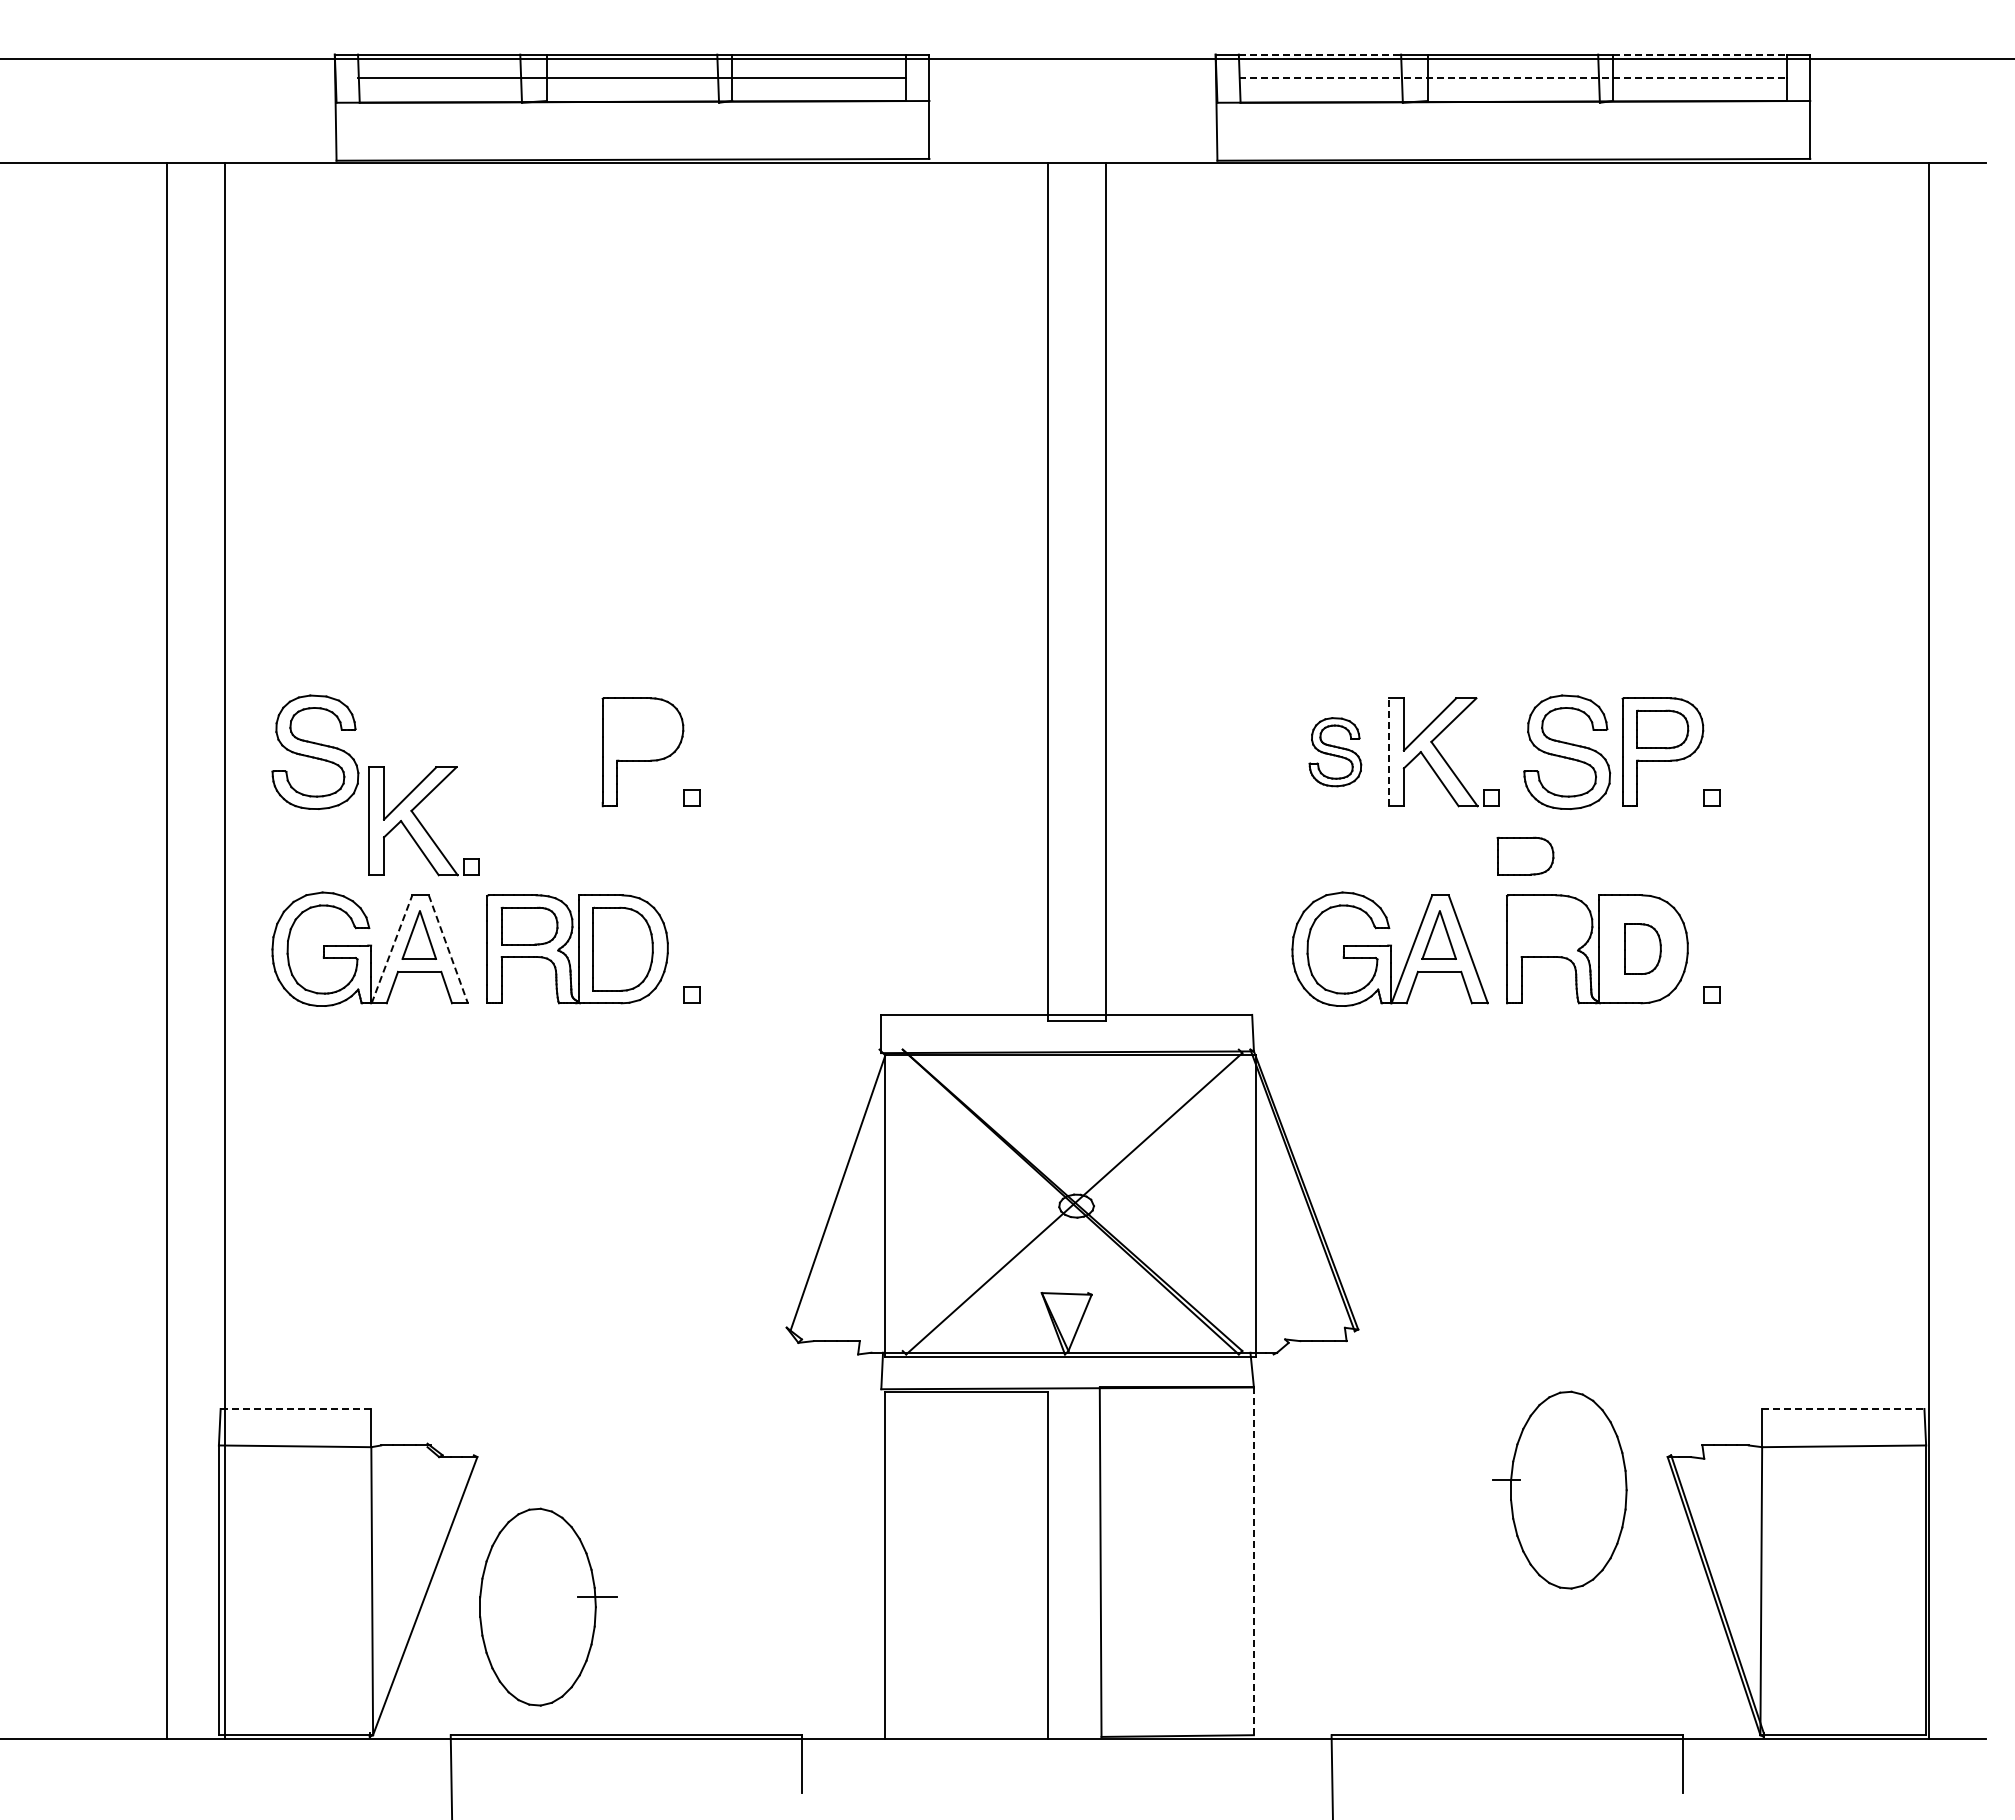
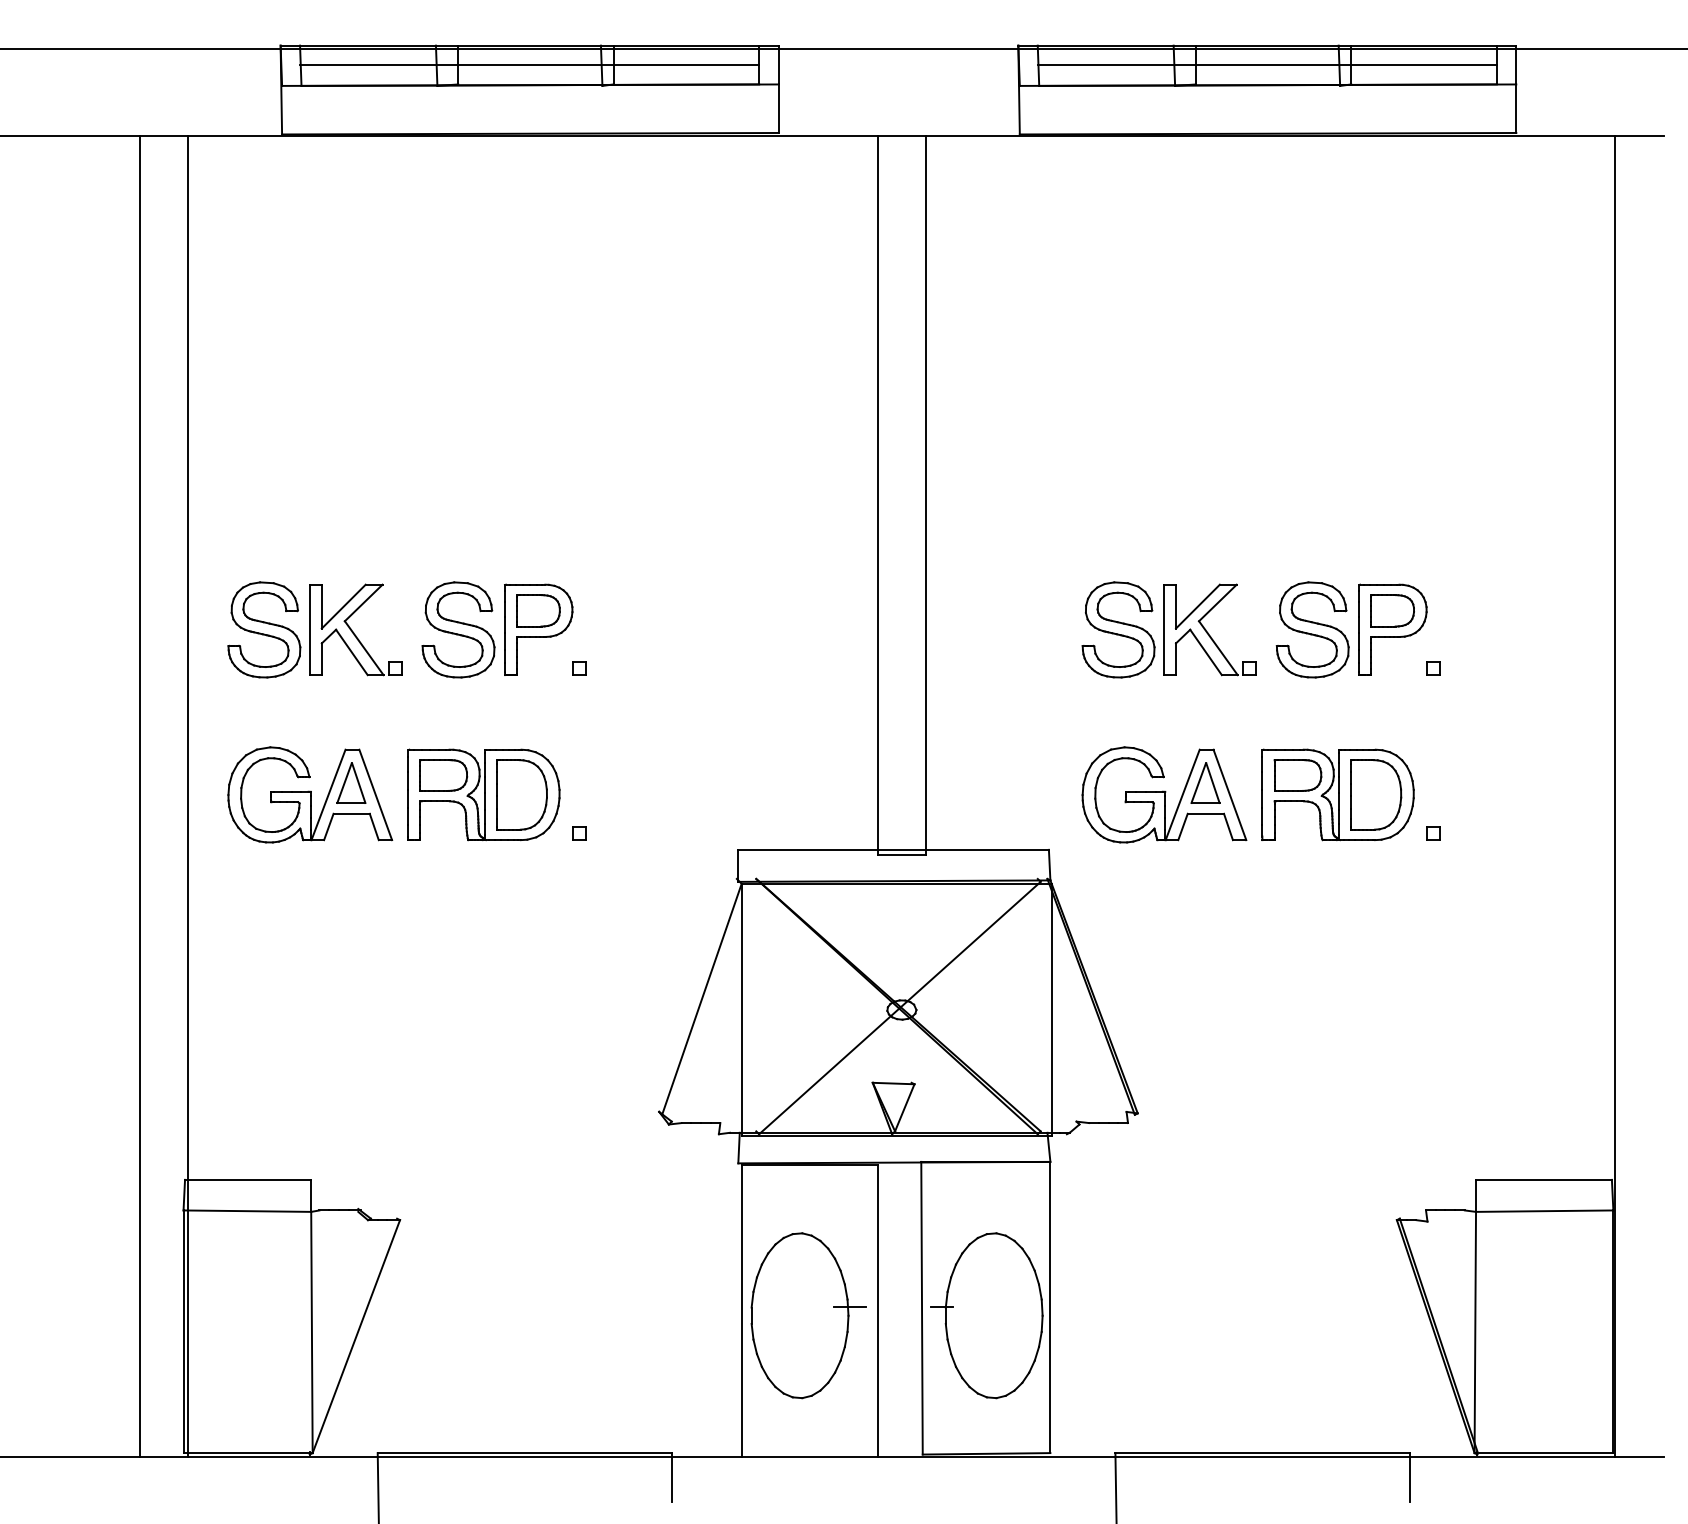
line: (1320, 54) -> (1106, 45), dashed -> solid
line: (1700, 54) -> (1424, 45), dashed -> solid
line: (1513, 77) -> (1267, 64), dashed -> solid
part: (642, 729) -> (538, 610), added
part: (547, 751) -> (458, 629), added
part: (1335, 751) -> (1118, 629), size x1.67
line: (1389, 752) -> (1163, 630), dashed -> solid
part: (423, 821) -> (354, 630), moved
part: (1525, 855) -> (1297, 774), moved
part: (1642, 948) -> (1375, 794), size x1.67
line: (392, 949) -> (328, 795), dashed -> solid
line: (448, 949) -> (375, 795), dashed -> solid
line: (296, 1408) -> (248, 1179), dashed -> solid
line: (1843, 1408) -> (1544, 1179), dashed -> solid
part: (1559, 1489) -> (986, 1315), moved
line: (1253, 1561) -> (1050, 1307), dashed -> solid
part: (548, 1606) -> (808, 1315), moved

